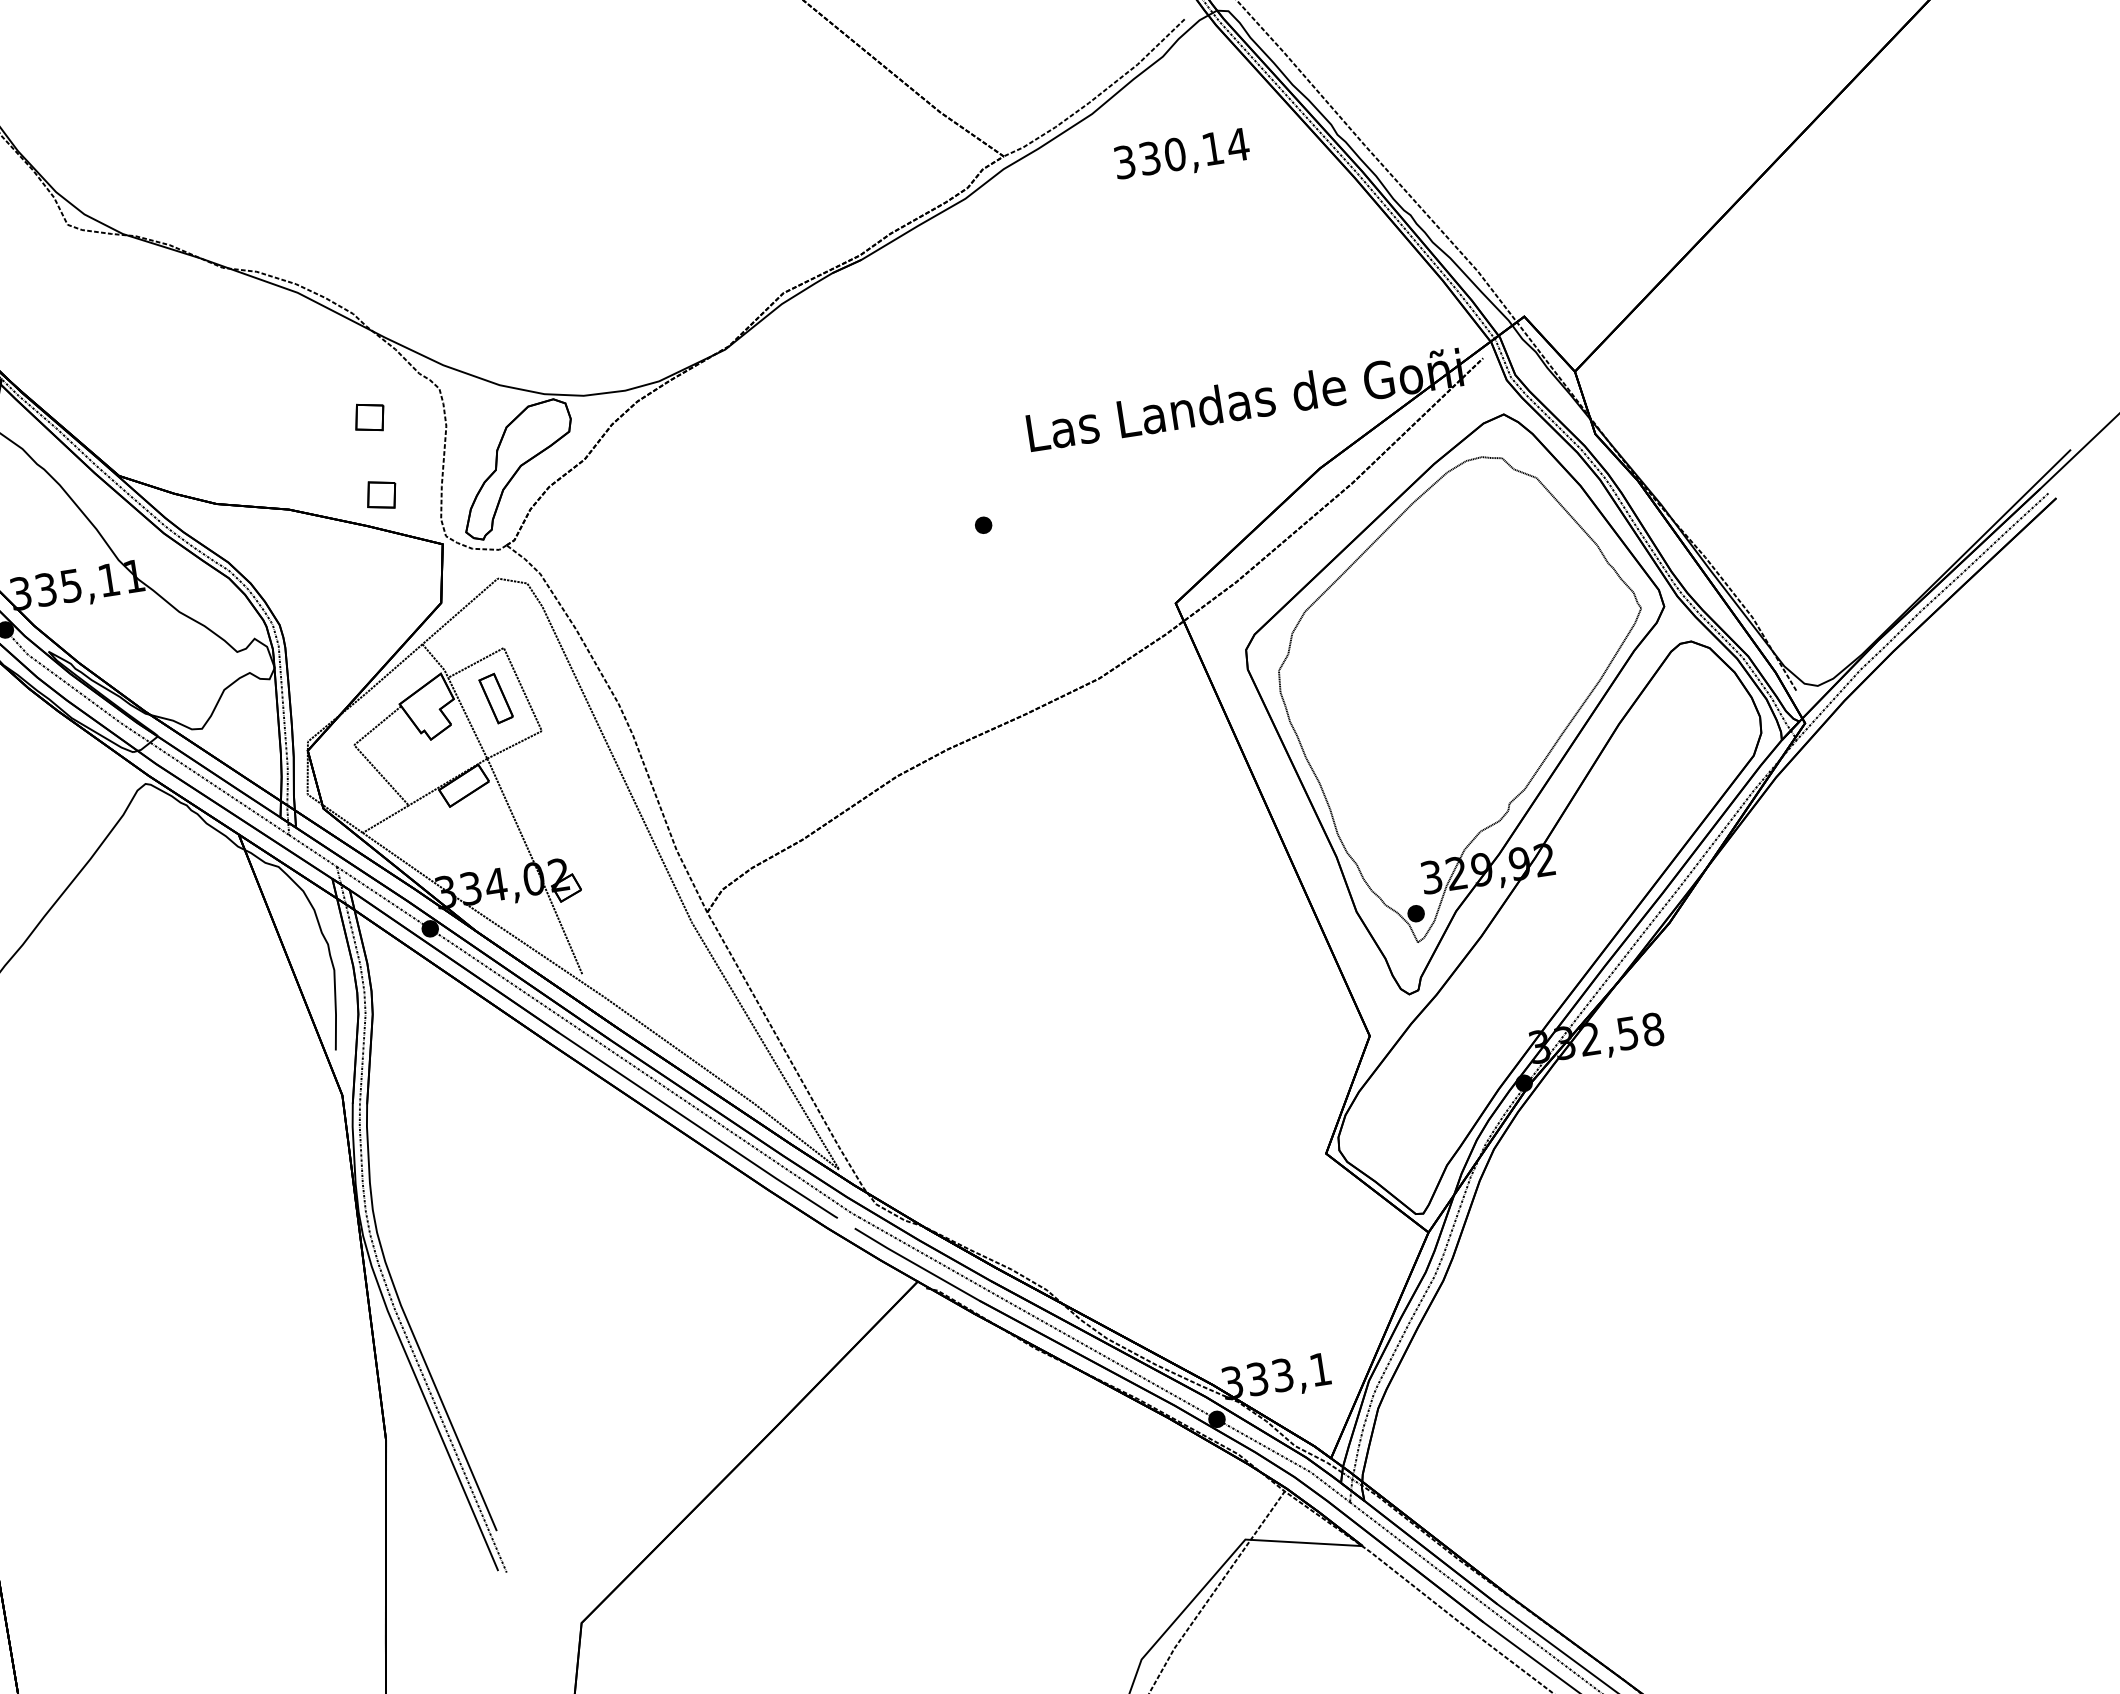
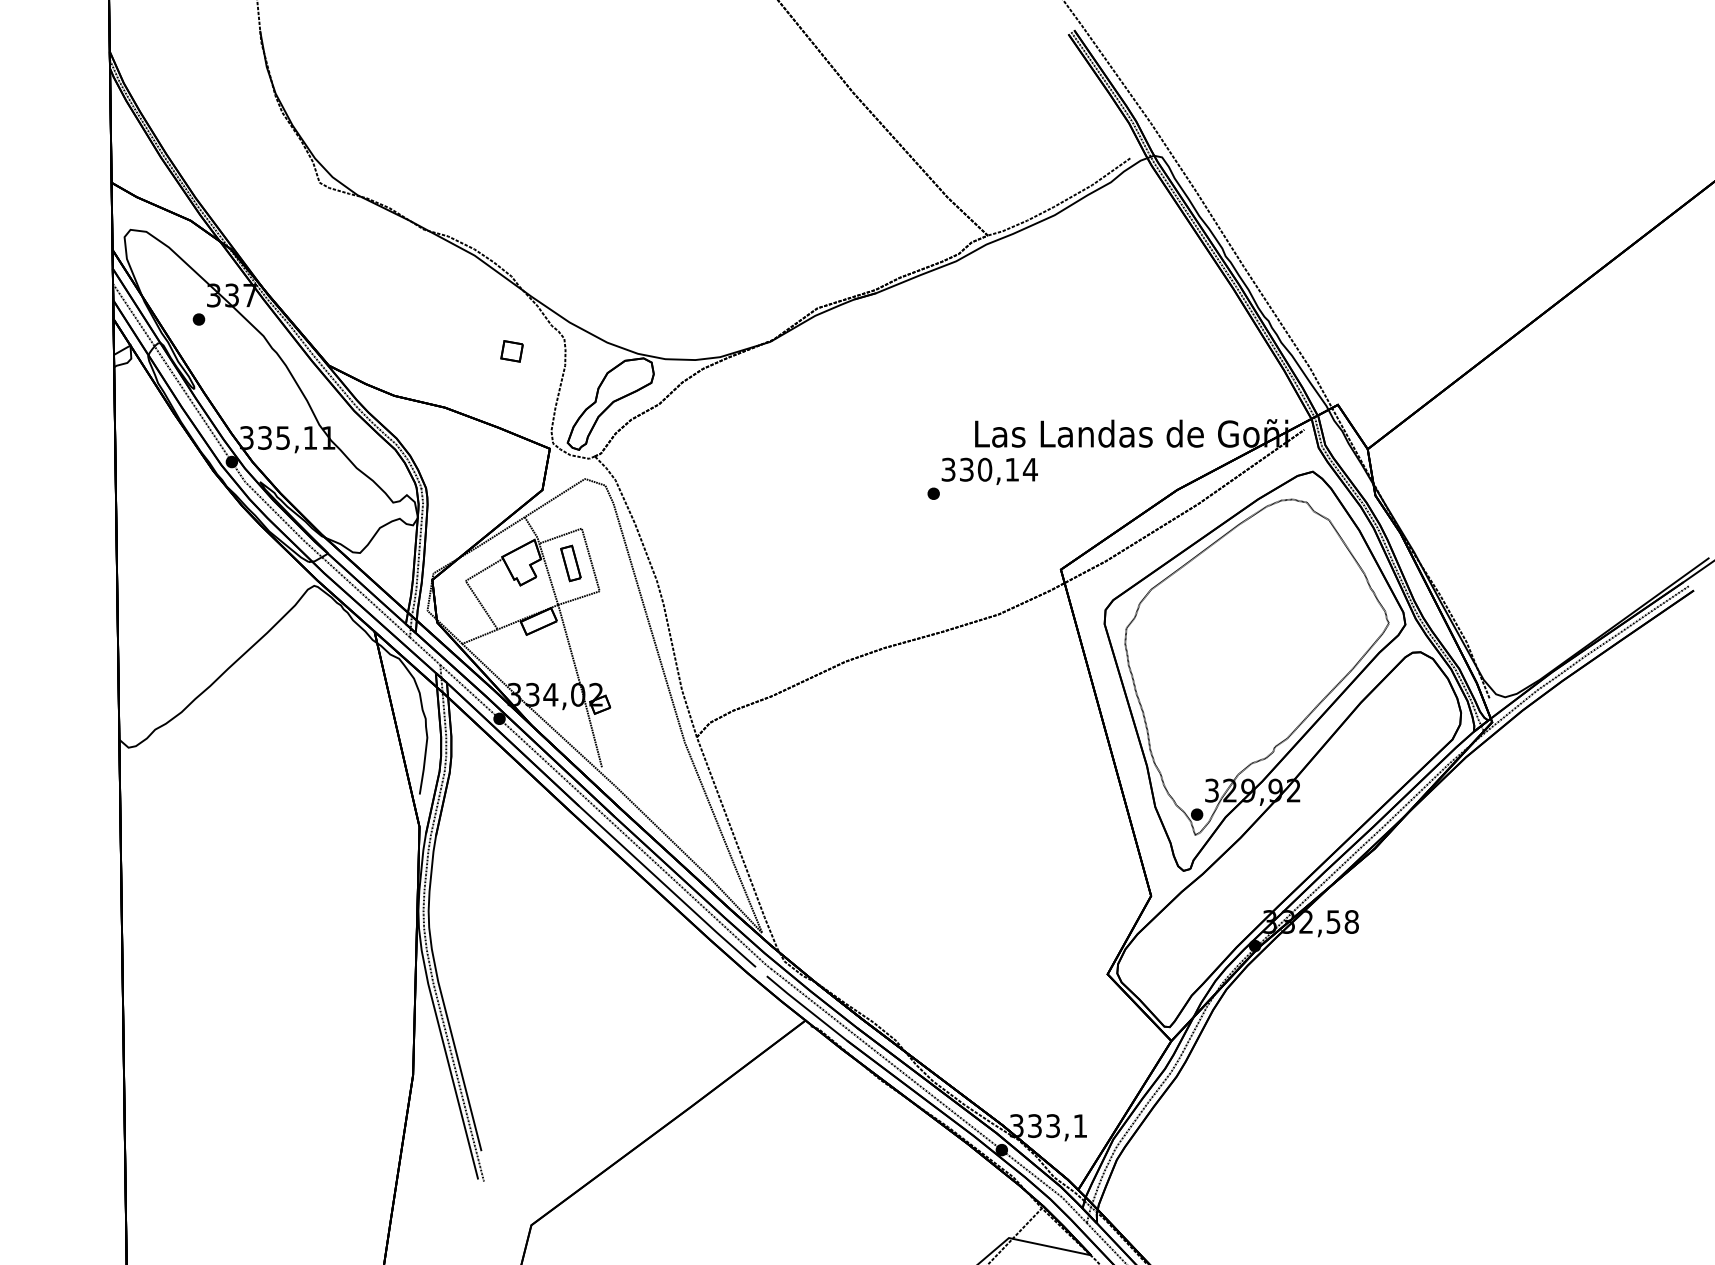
text: (1181, 154) -> (989, 470), moved
part: (380, 495) -> (511, 407), removed

